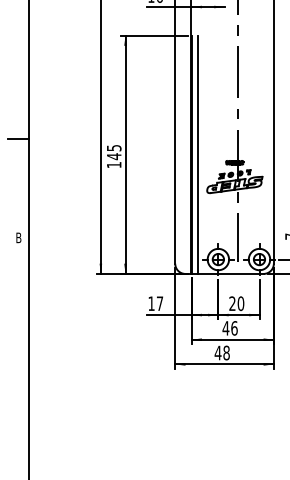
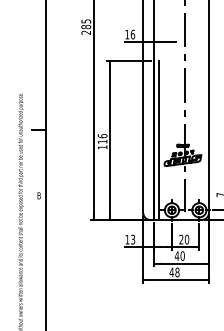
text: (113, 151) -> (102, 138), 145 -> 116
text: (160, 303) -> (133, 239), 17 -> 13
text: (234, 327) -> (182, 255), 46 -> 40

